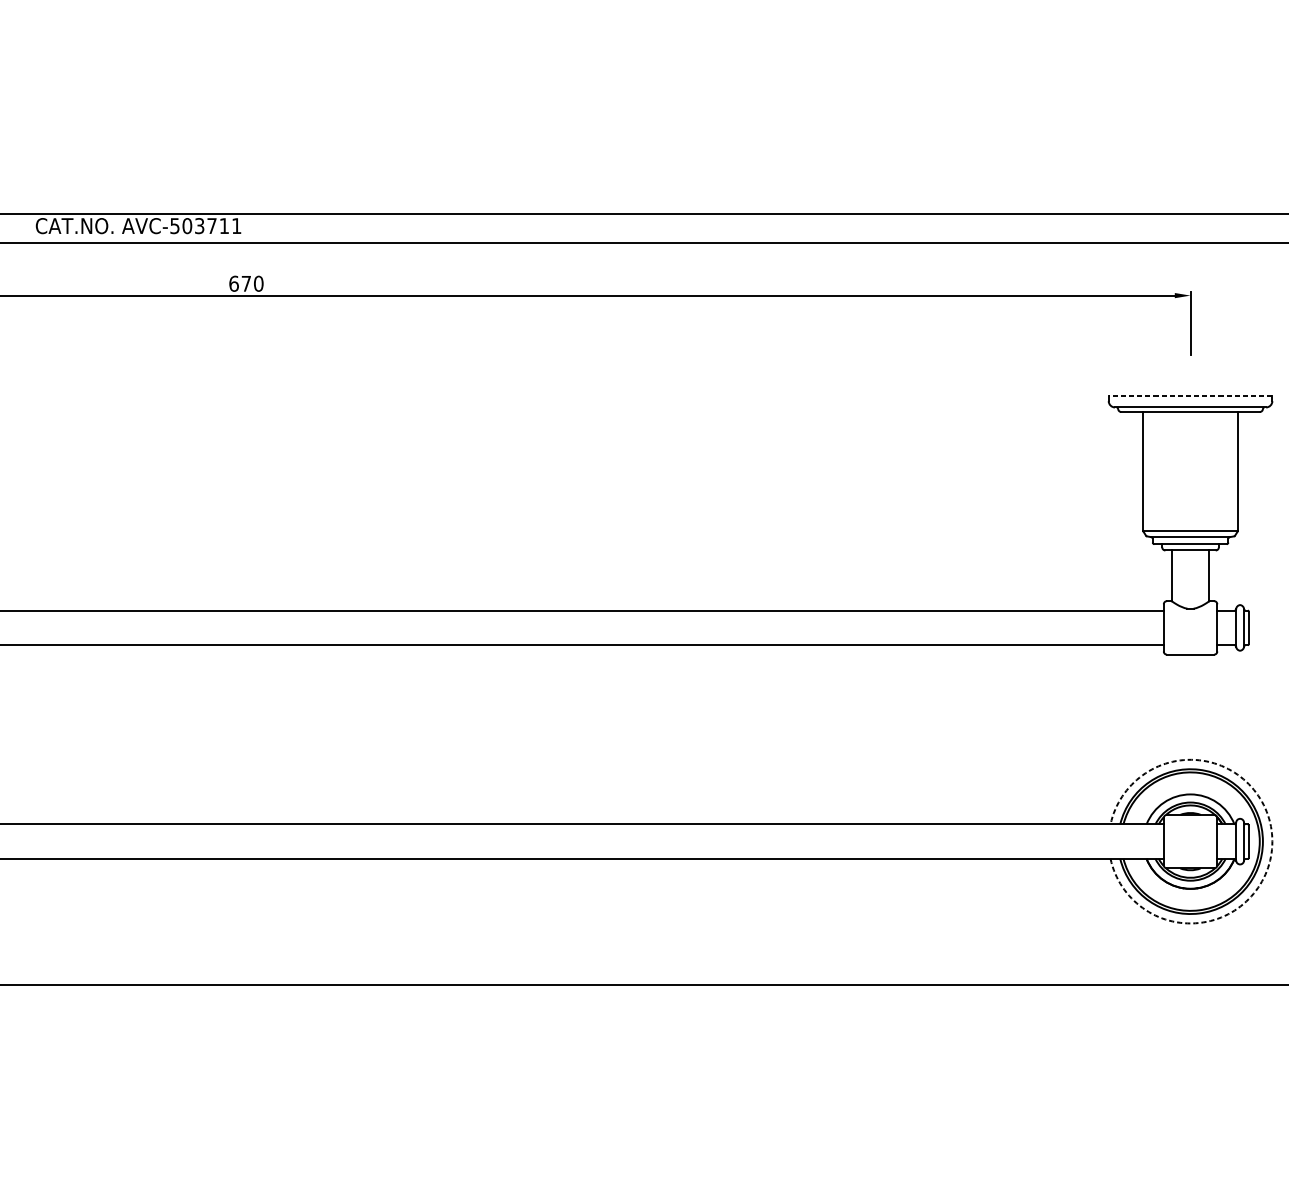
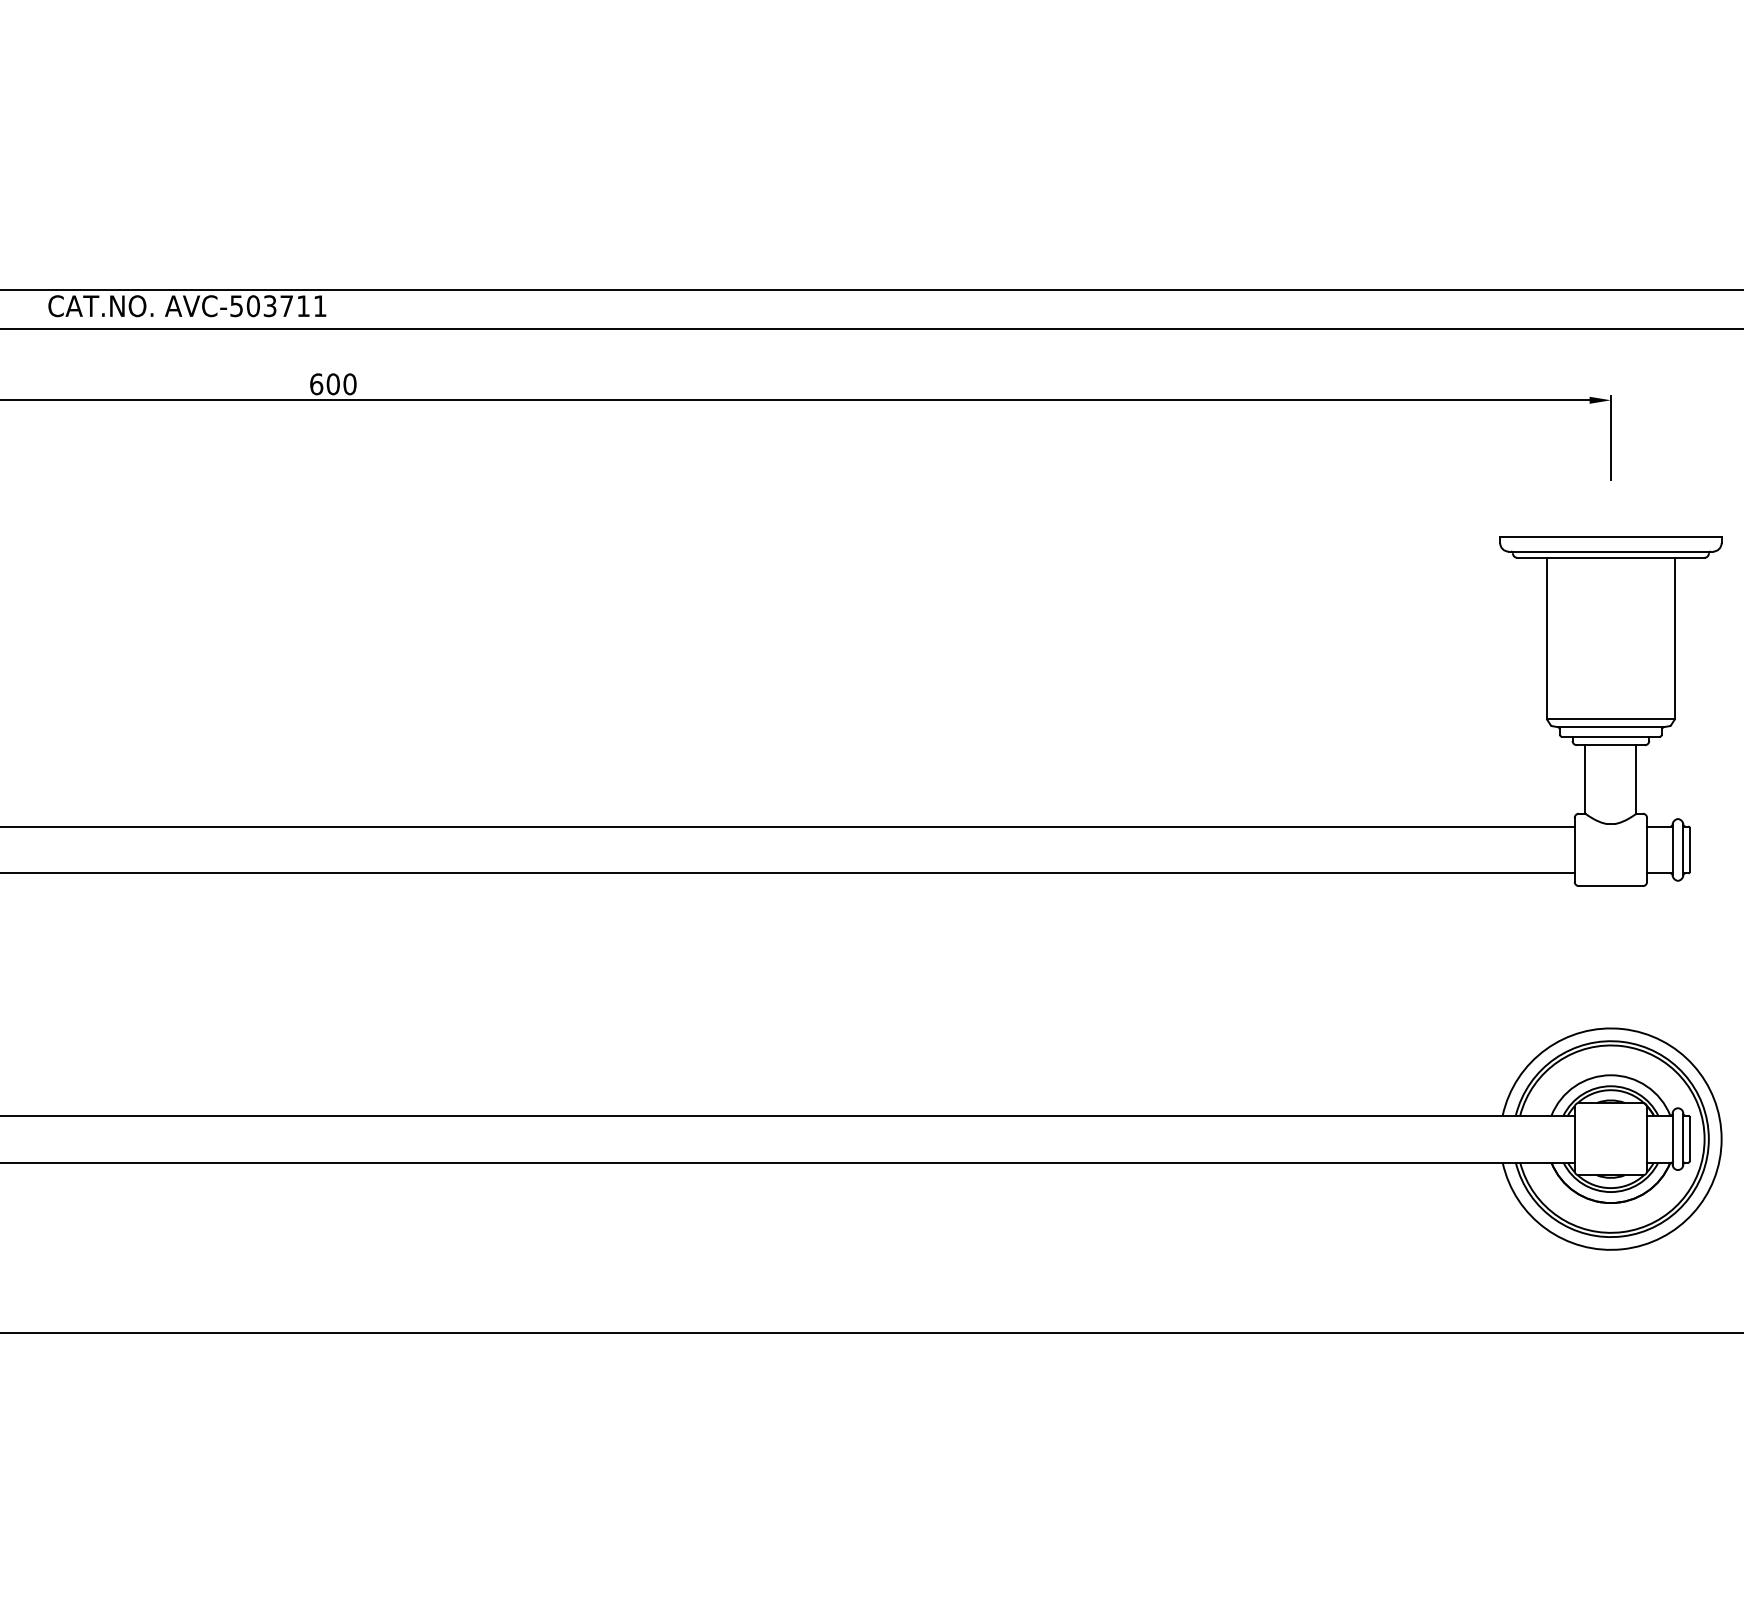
text: (245, 283) -> (332, 384), 670 -> 600
line: (1190, 396) -> (1610, 536), dashed -> solid
arc: (1272, 841) -> (1721, 1139), dashed -> solid

